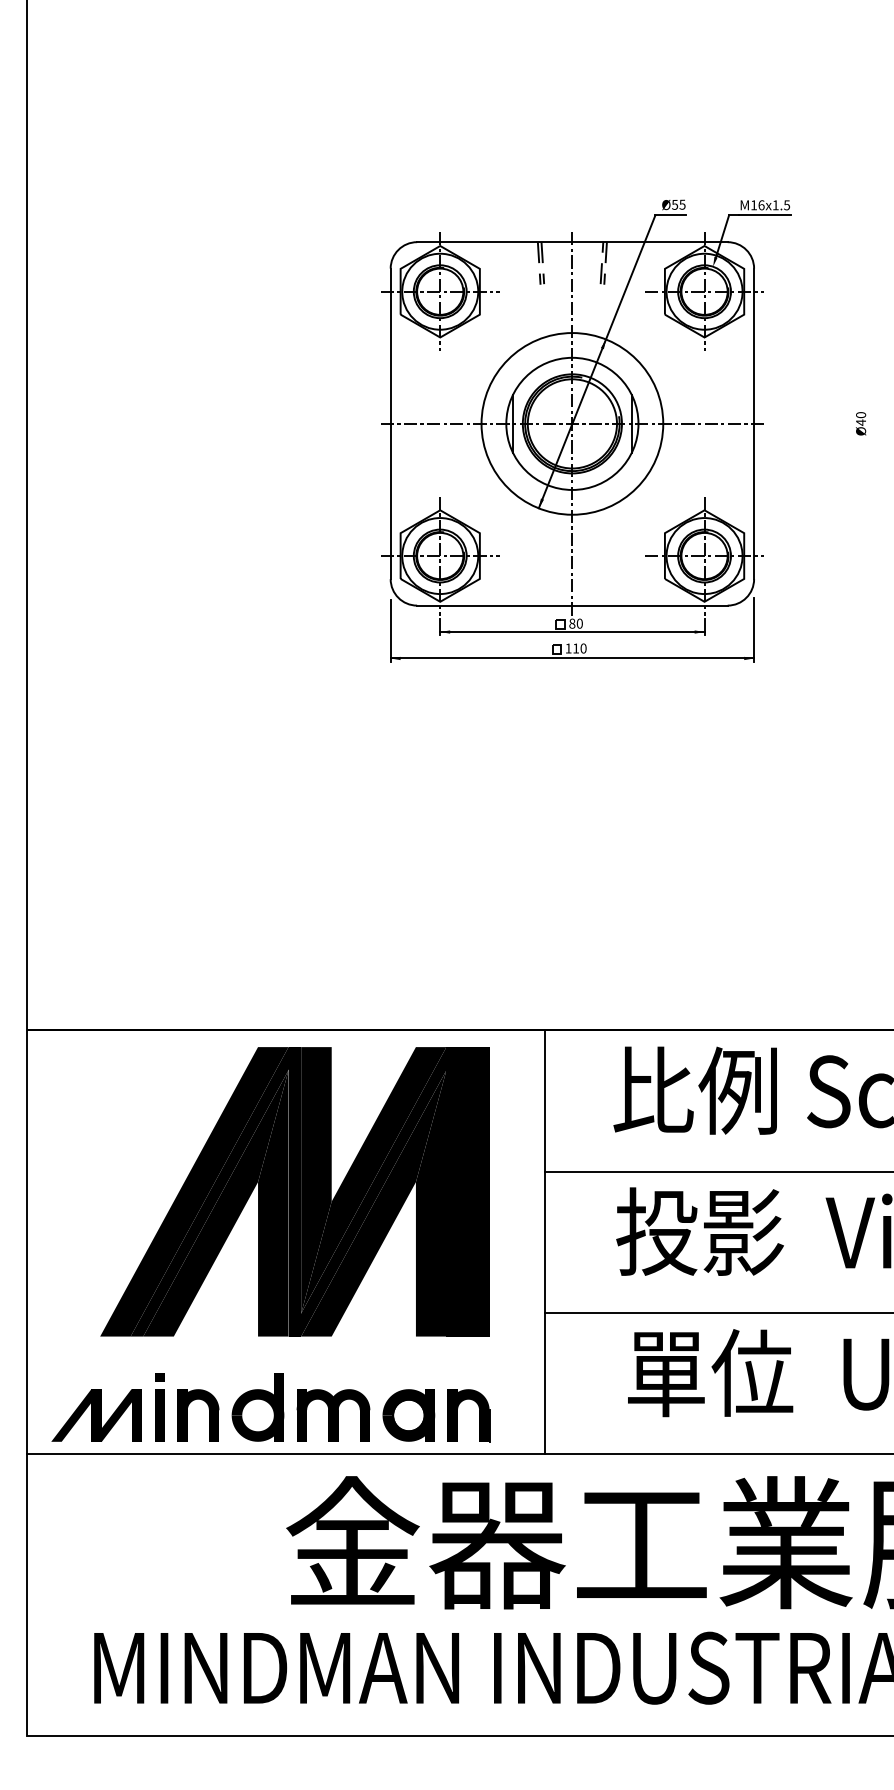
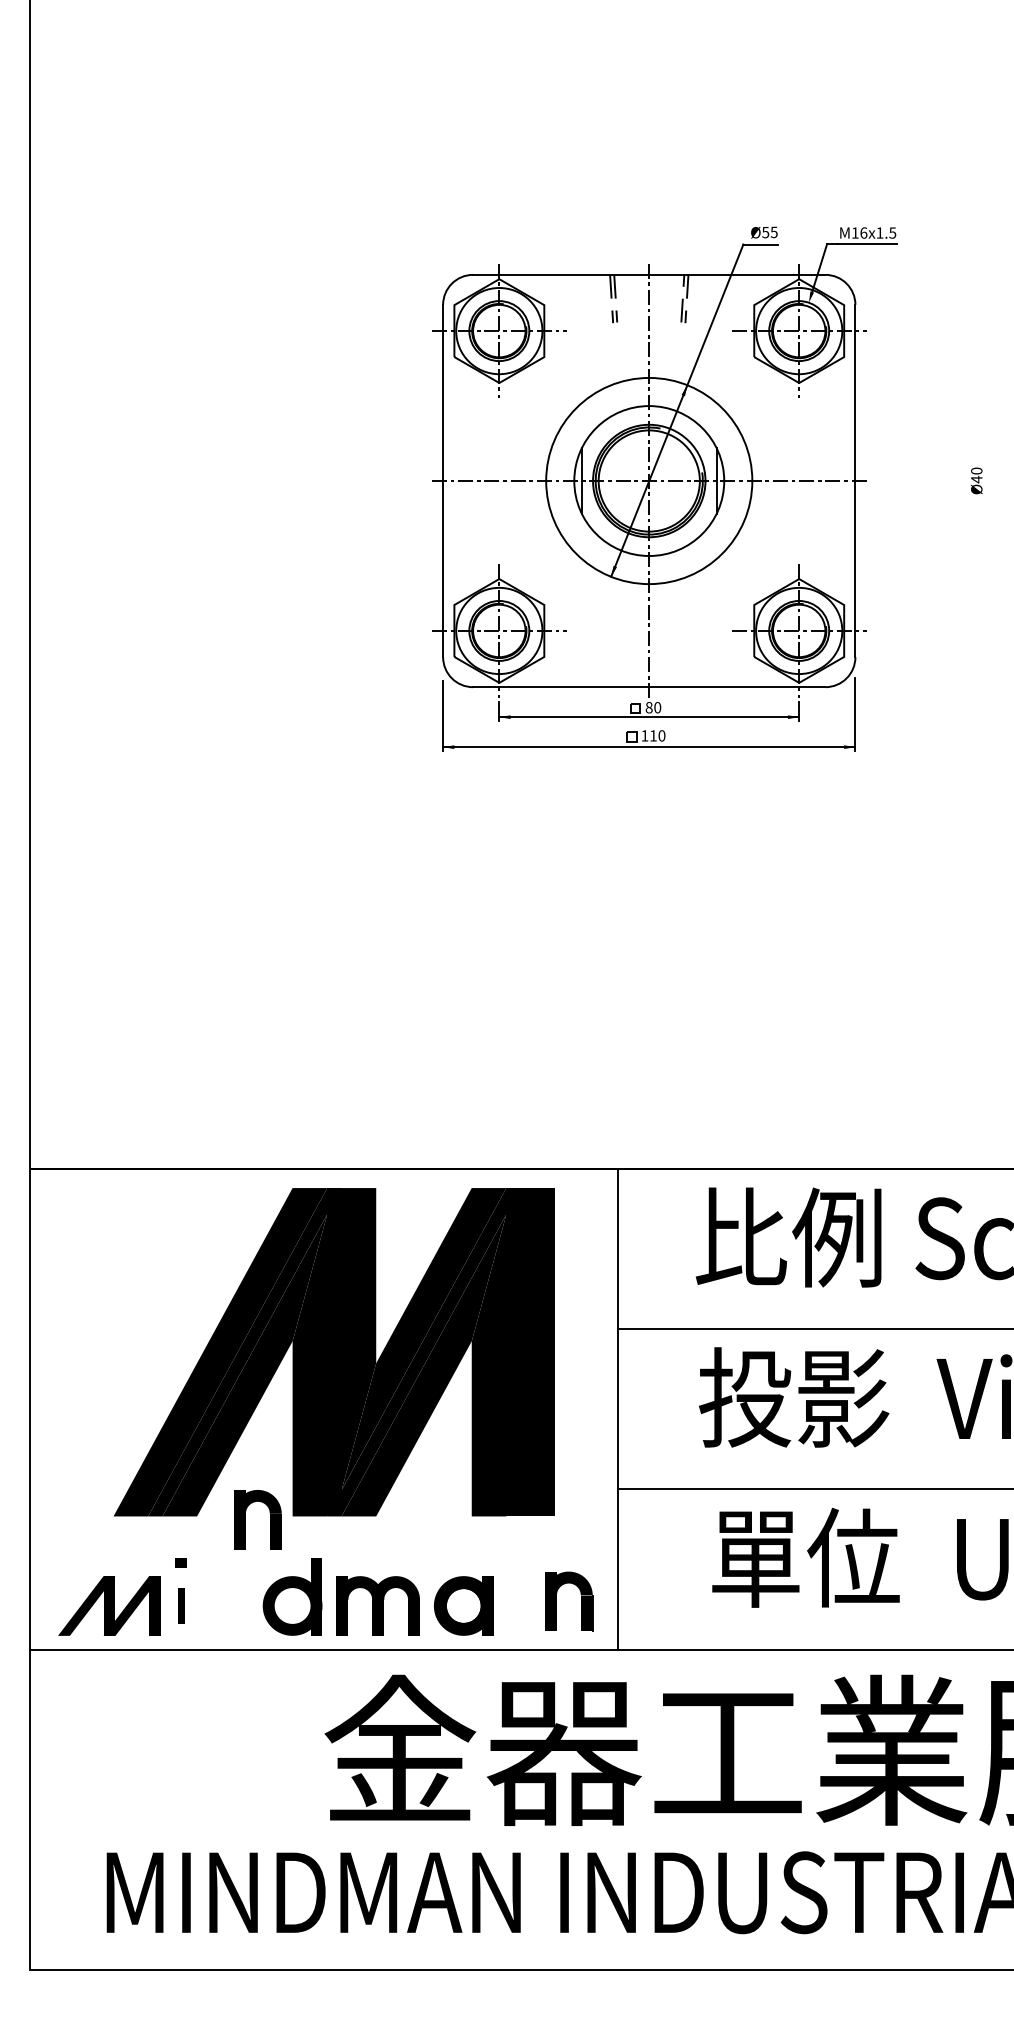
part: (159, 1415) -> (180, 1606), size x0.6
part: (187, 1415) -> (245, 1519), moved
part: (457, 1415) -> (556, 1601), moved

